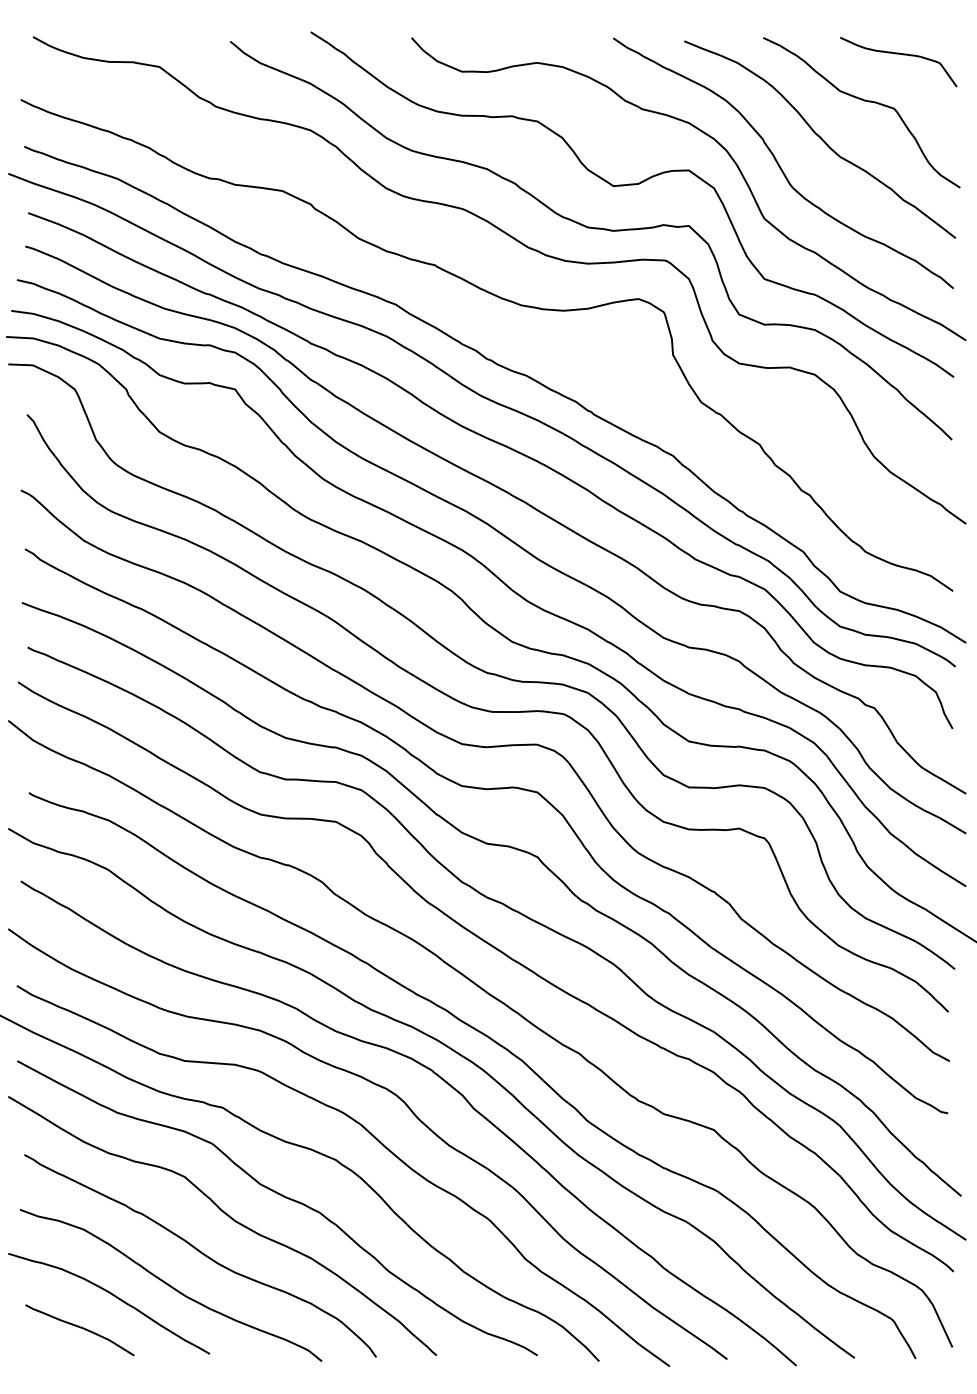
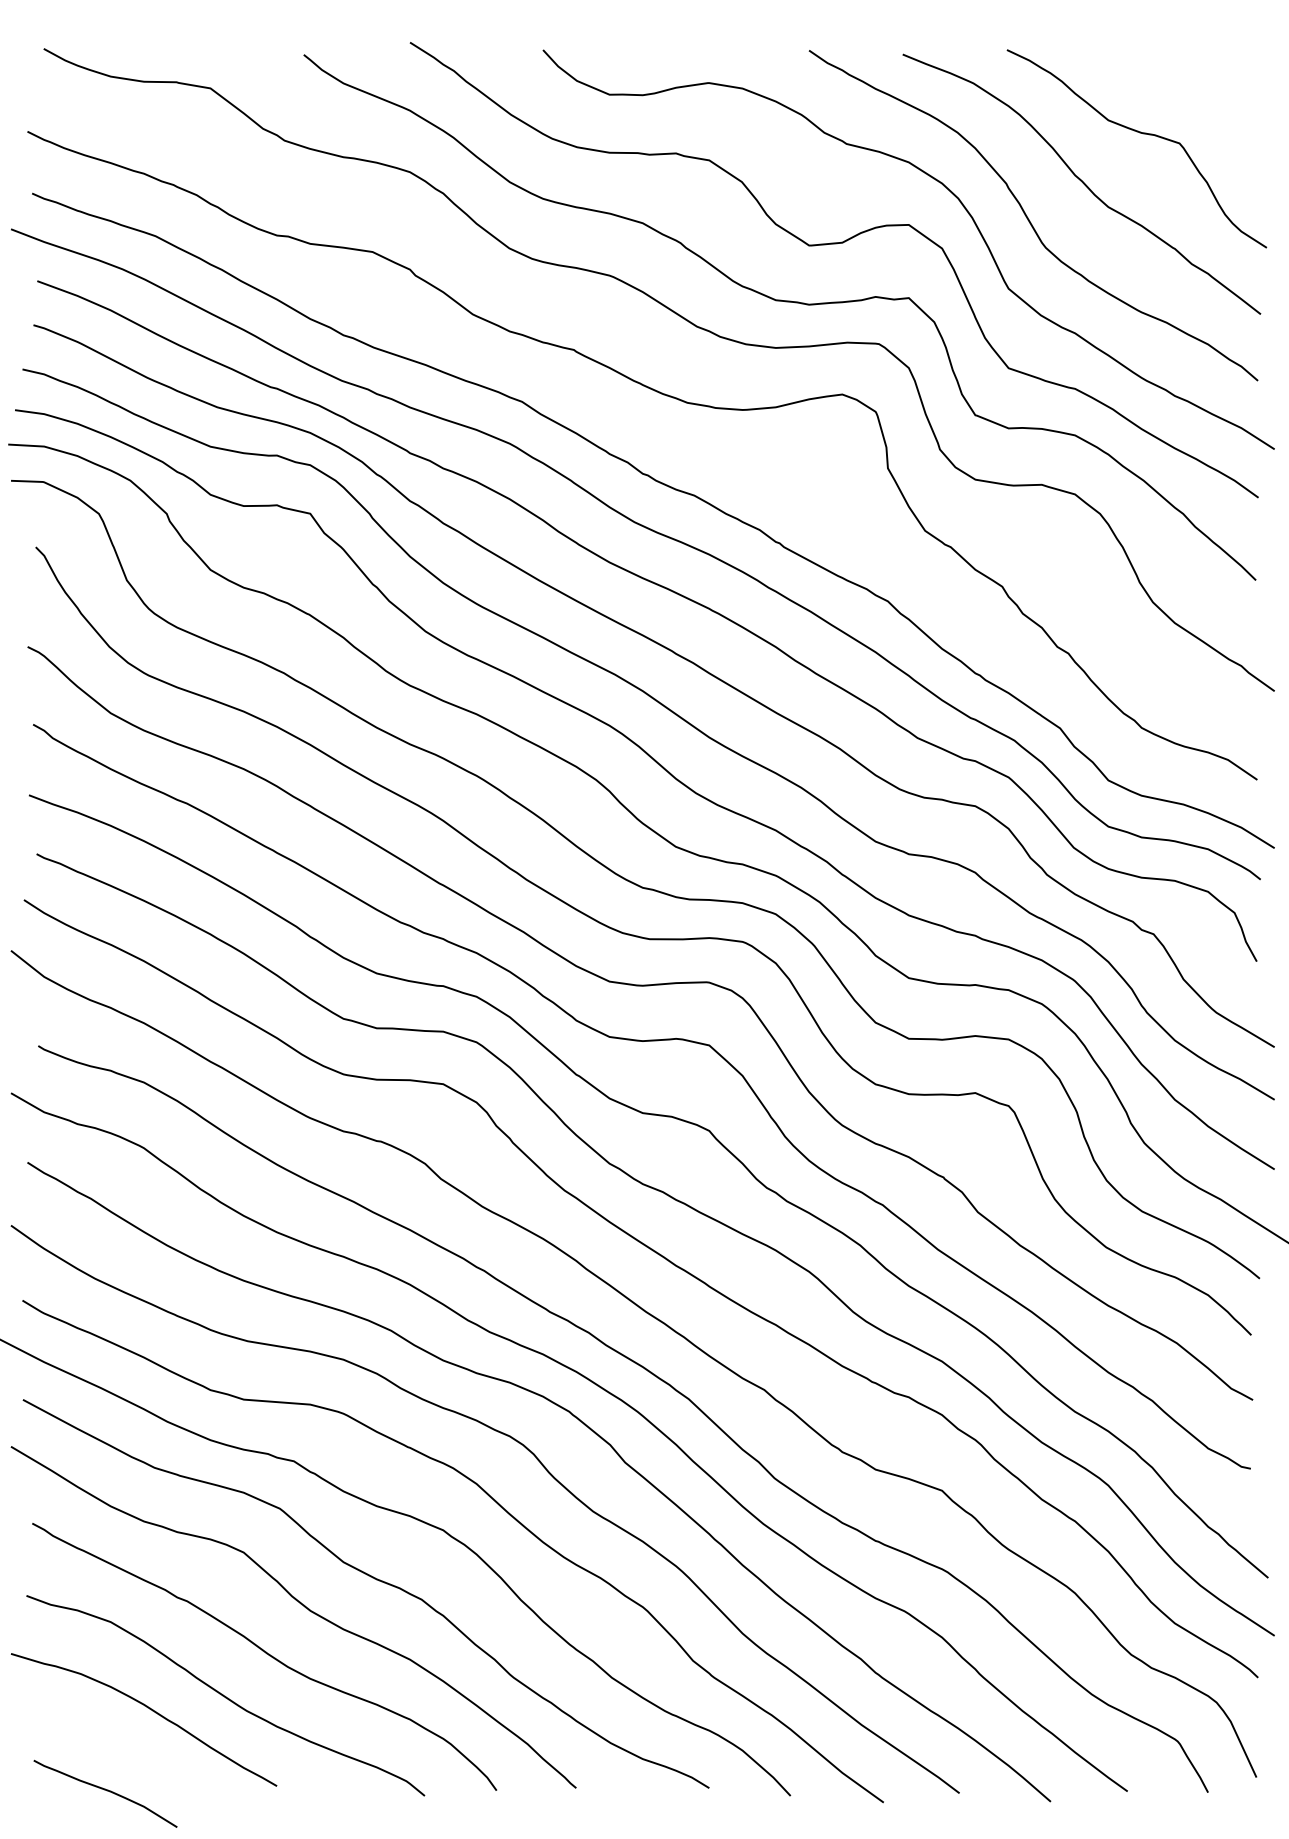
curve: (900, 54) -> (1188, 72), removed
curve: (81, 1328) -> (107, 1791), moved

